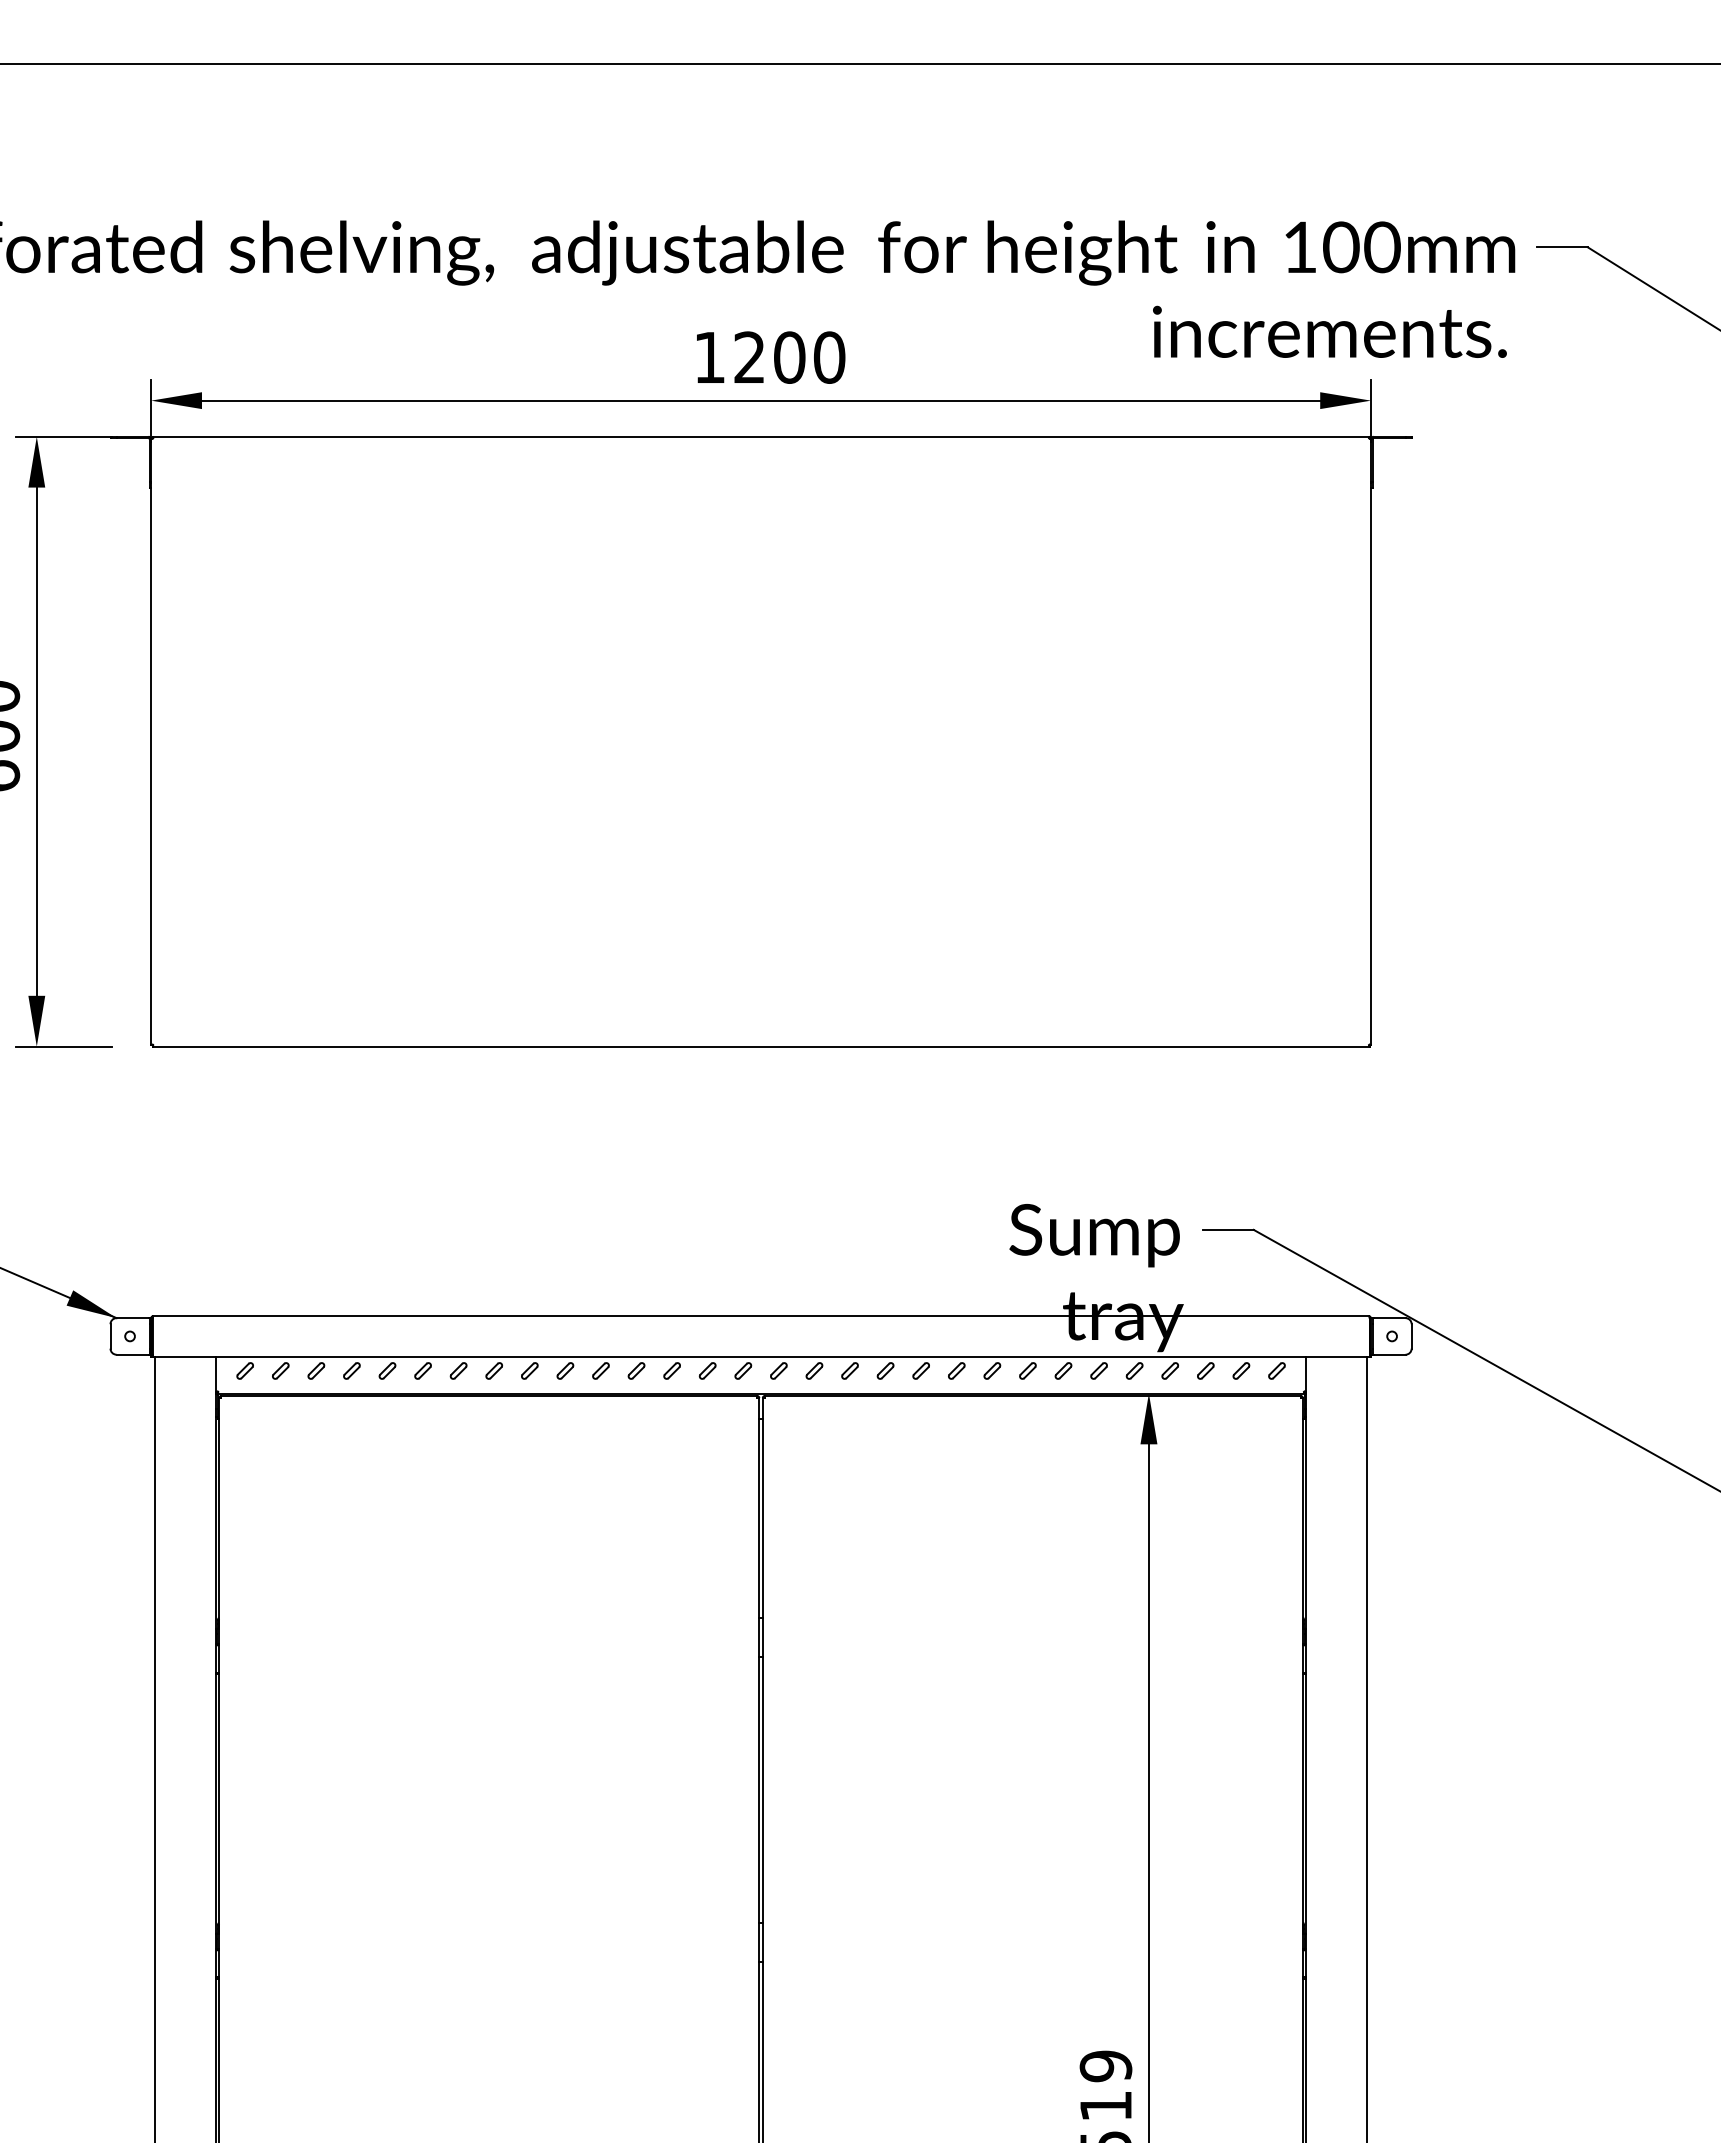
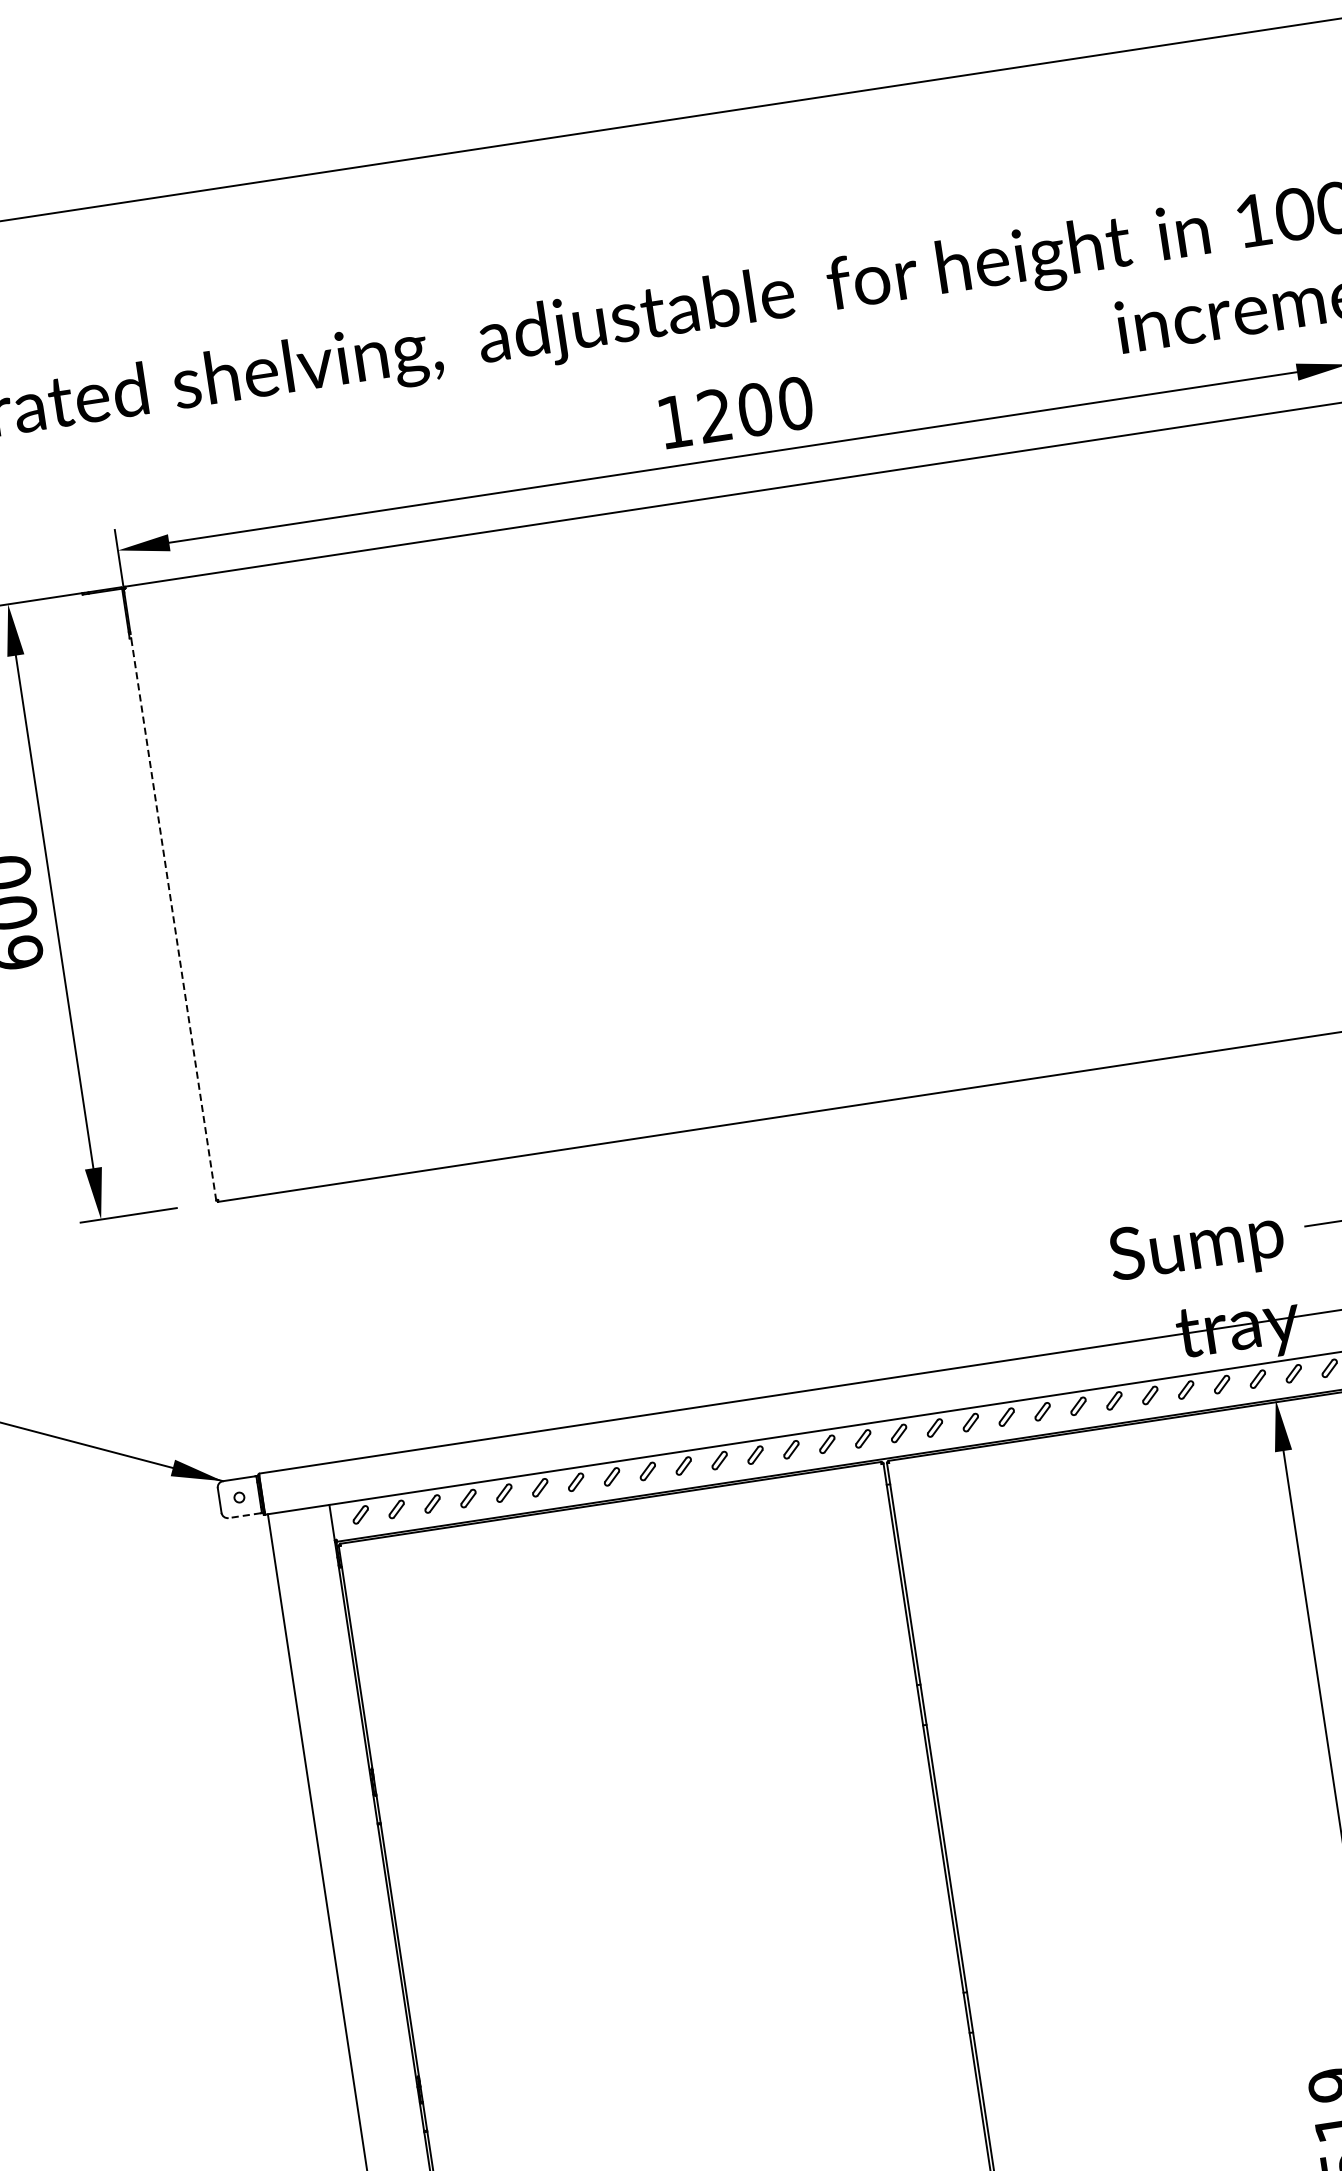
line: (151, 763) -> (173, 916), solid -> dashed
line: (132, 1354) -> (244, 1515), solid -> dashed

